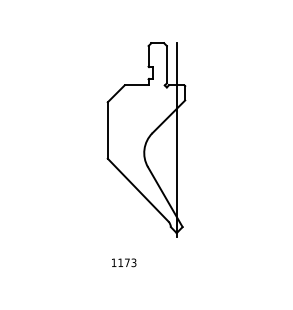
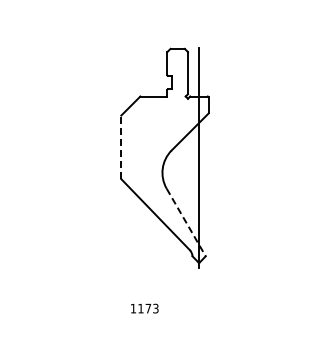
line: (107, 130) -> (121, 147), solid -> dashed
line: (165, 197) -> (186, 222), solid -> dashed
text: (123, 262) -> (144, 308), moved

